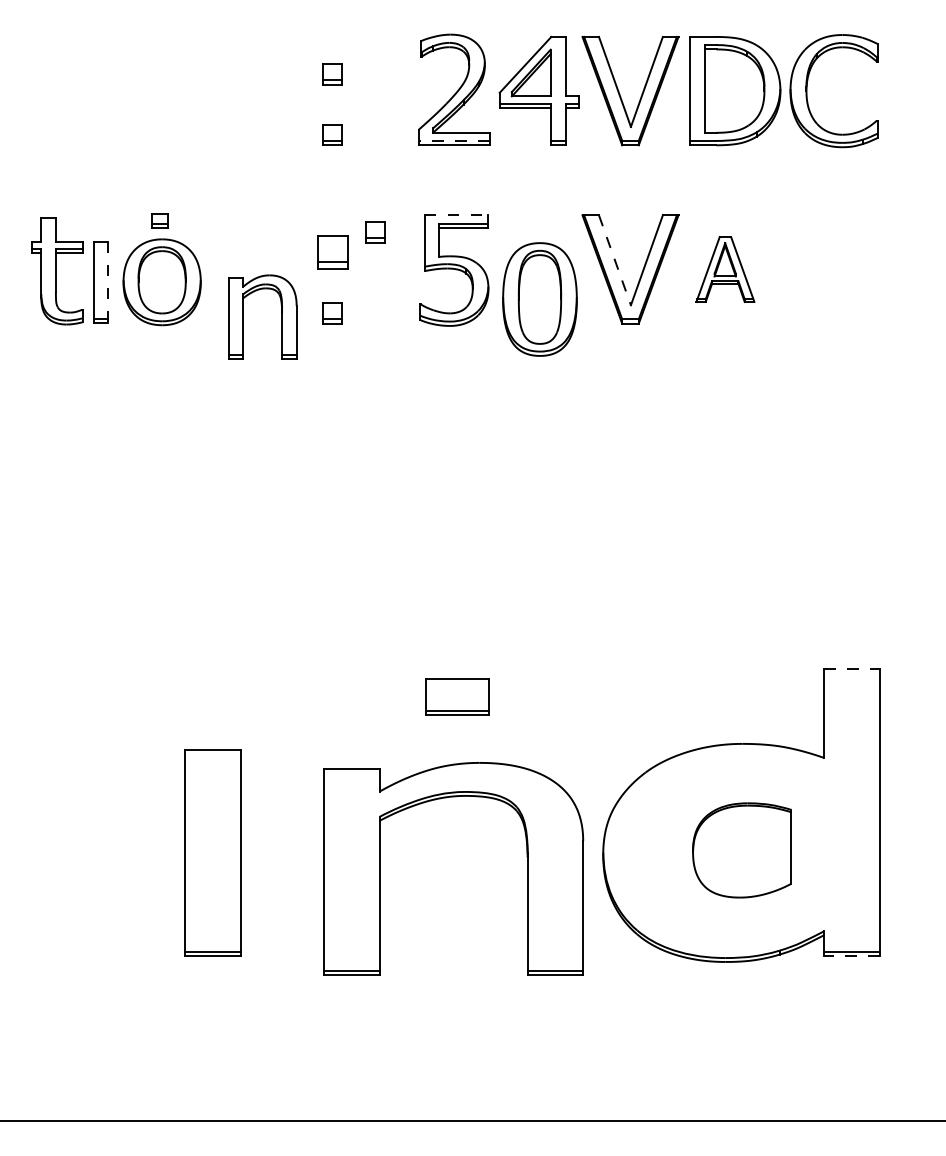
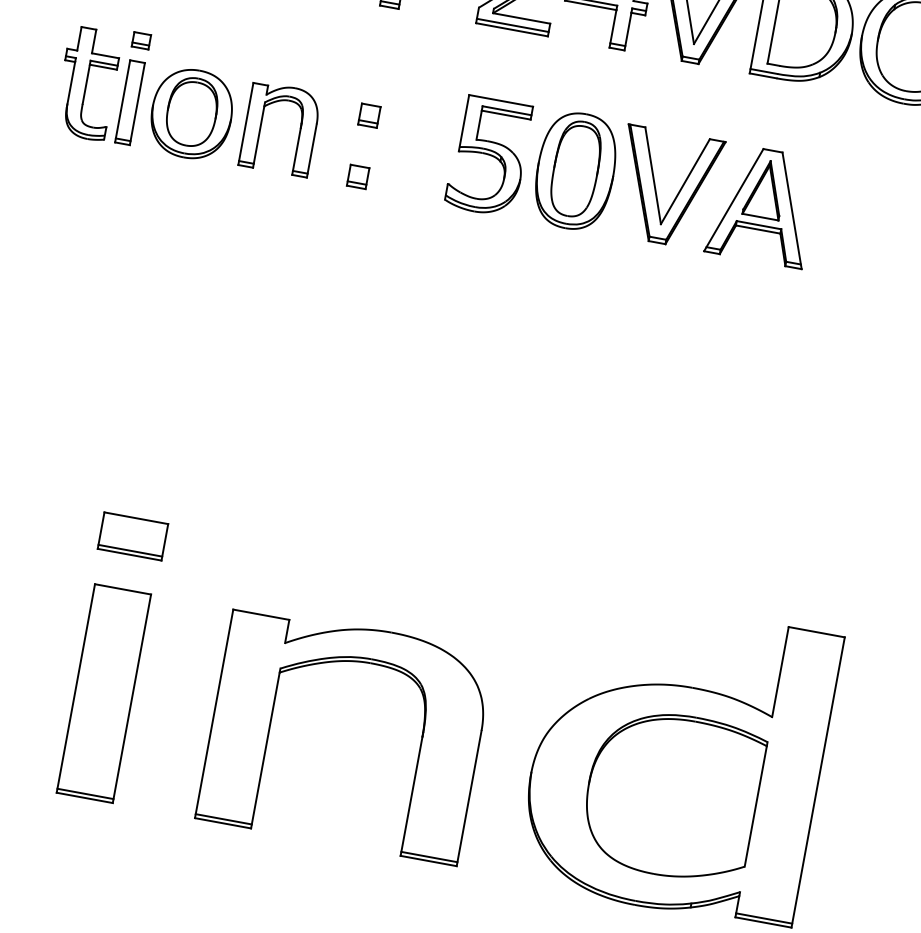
line: (454, 140) -> (513, 25), dashed -> solid
line: (456, 215) -> (501, 101), dashed -> solid
part: (159, 220) -> (140, 40), moved
part: (375, 232) -> (416, 103), removed
part: (332, 252) -> (369, 115), size x0.62
line: (614, 260) -> (652, 175), dashed -> solid
part: (725, 269) -> (763, 205), size x1.67
line: (108, 282) -> (137, 104), dashed -> solid
part: (539, 299) -> (575, 171), moved
part: (243, 316) -> (261, 124), moved
line: (851, 668) -> (816, 631), dashed -> solid
part: (457, 696) -> (133, 535), moved
part: (440, 799) -> (345, 662), moved
part: (741, 850) -> (671, 795), size x1.67
part: (212, 852) -> (103, 693), moved
line: (851, 956) -> (762, 922), dashed -> solid

